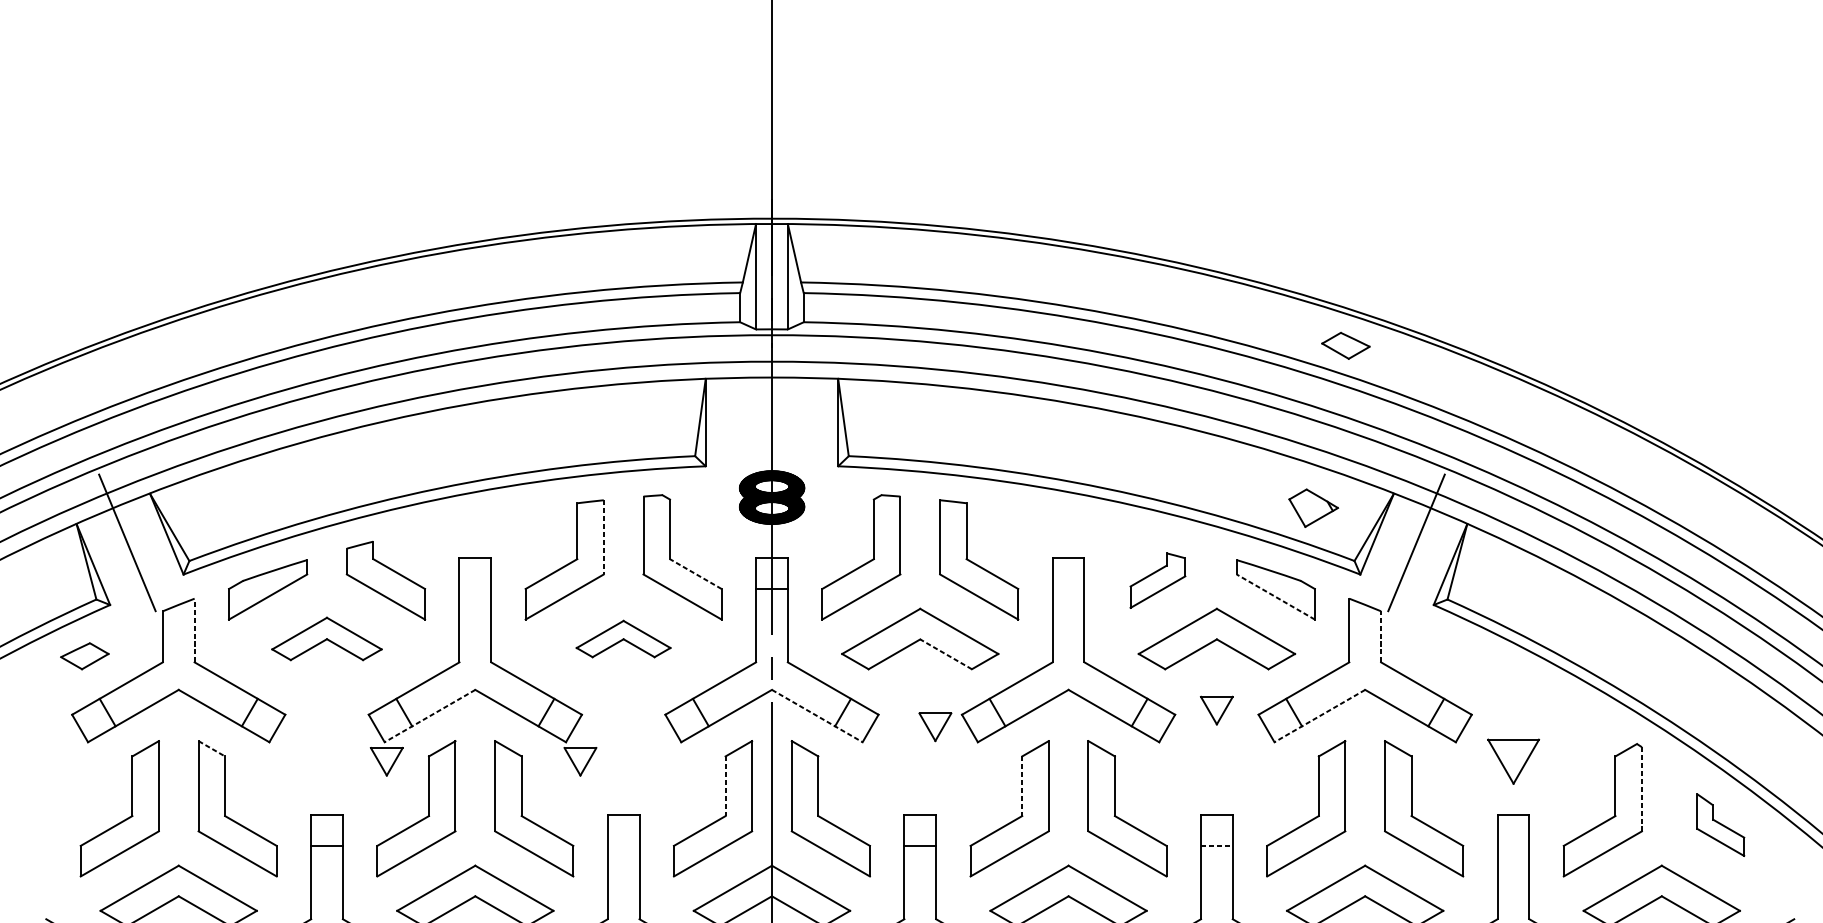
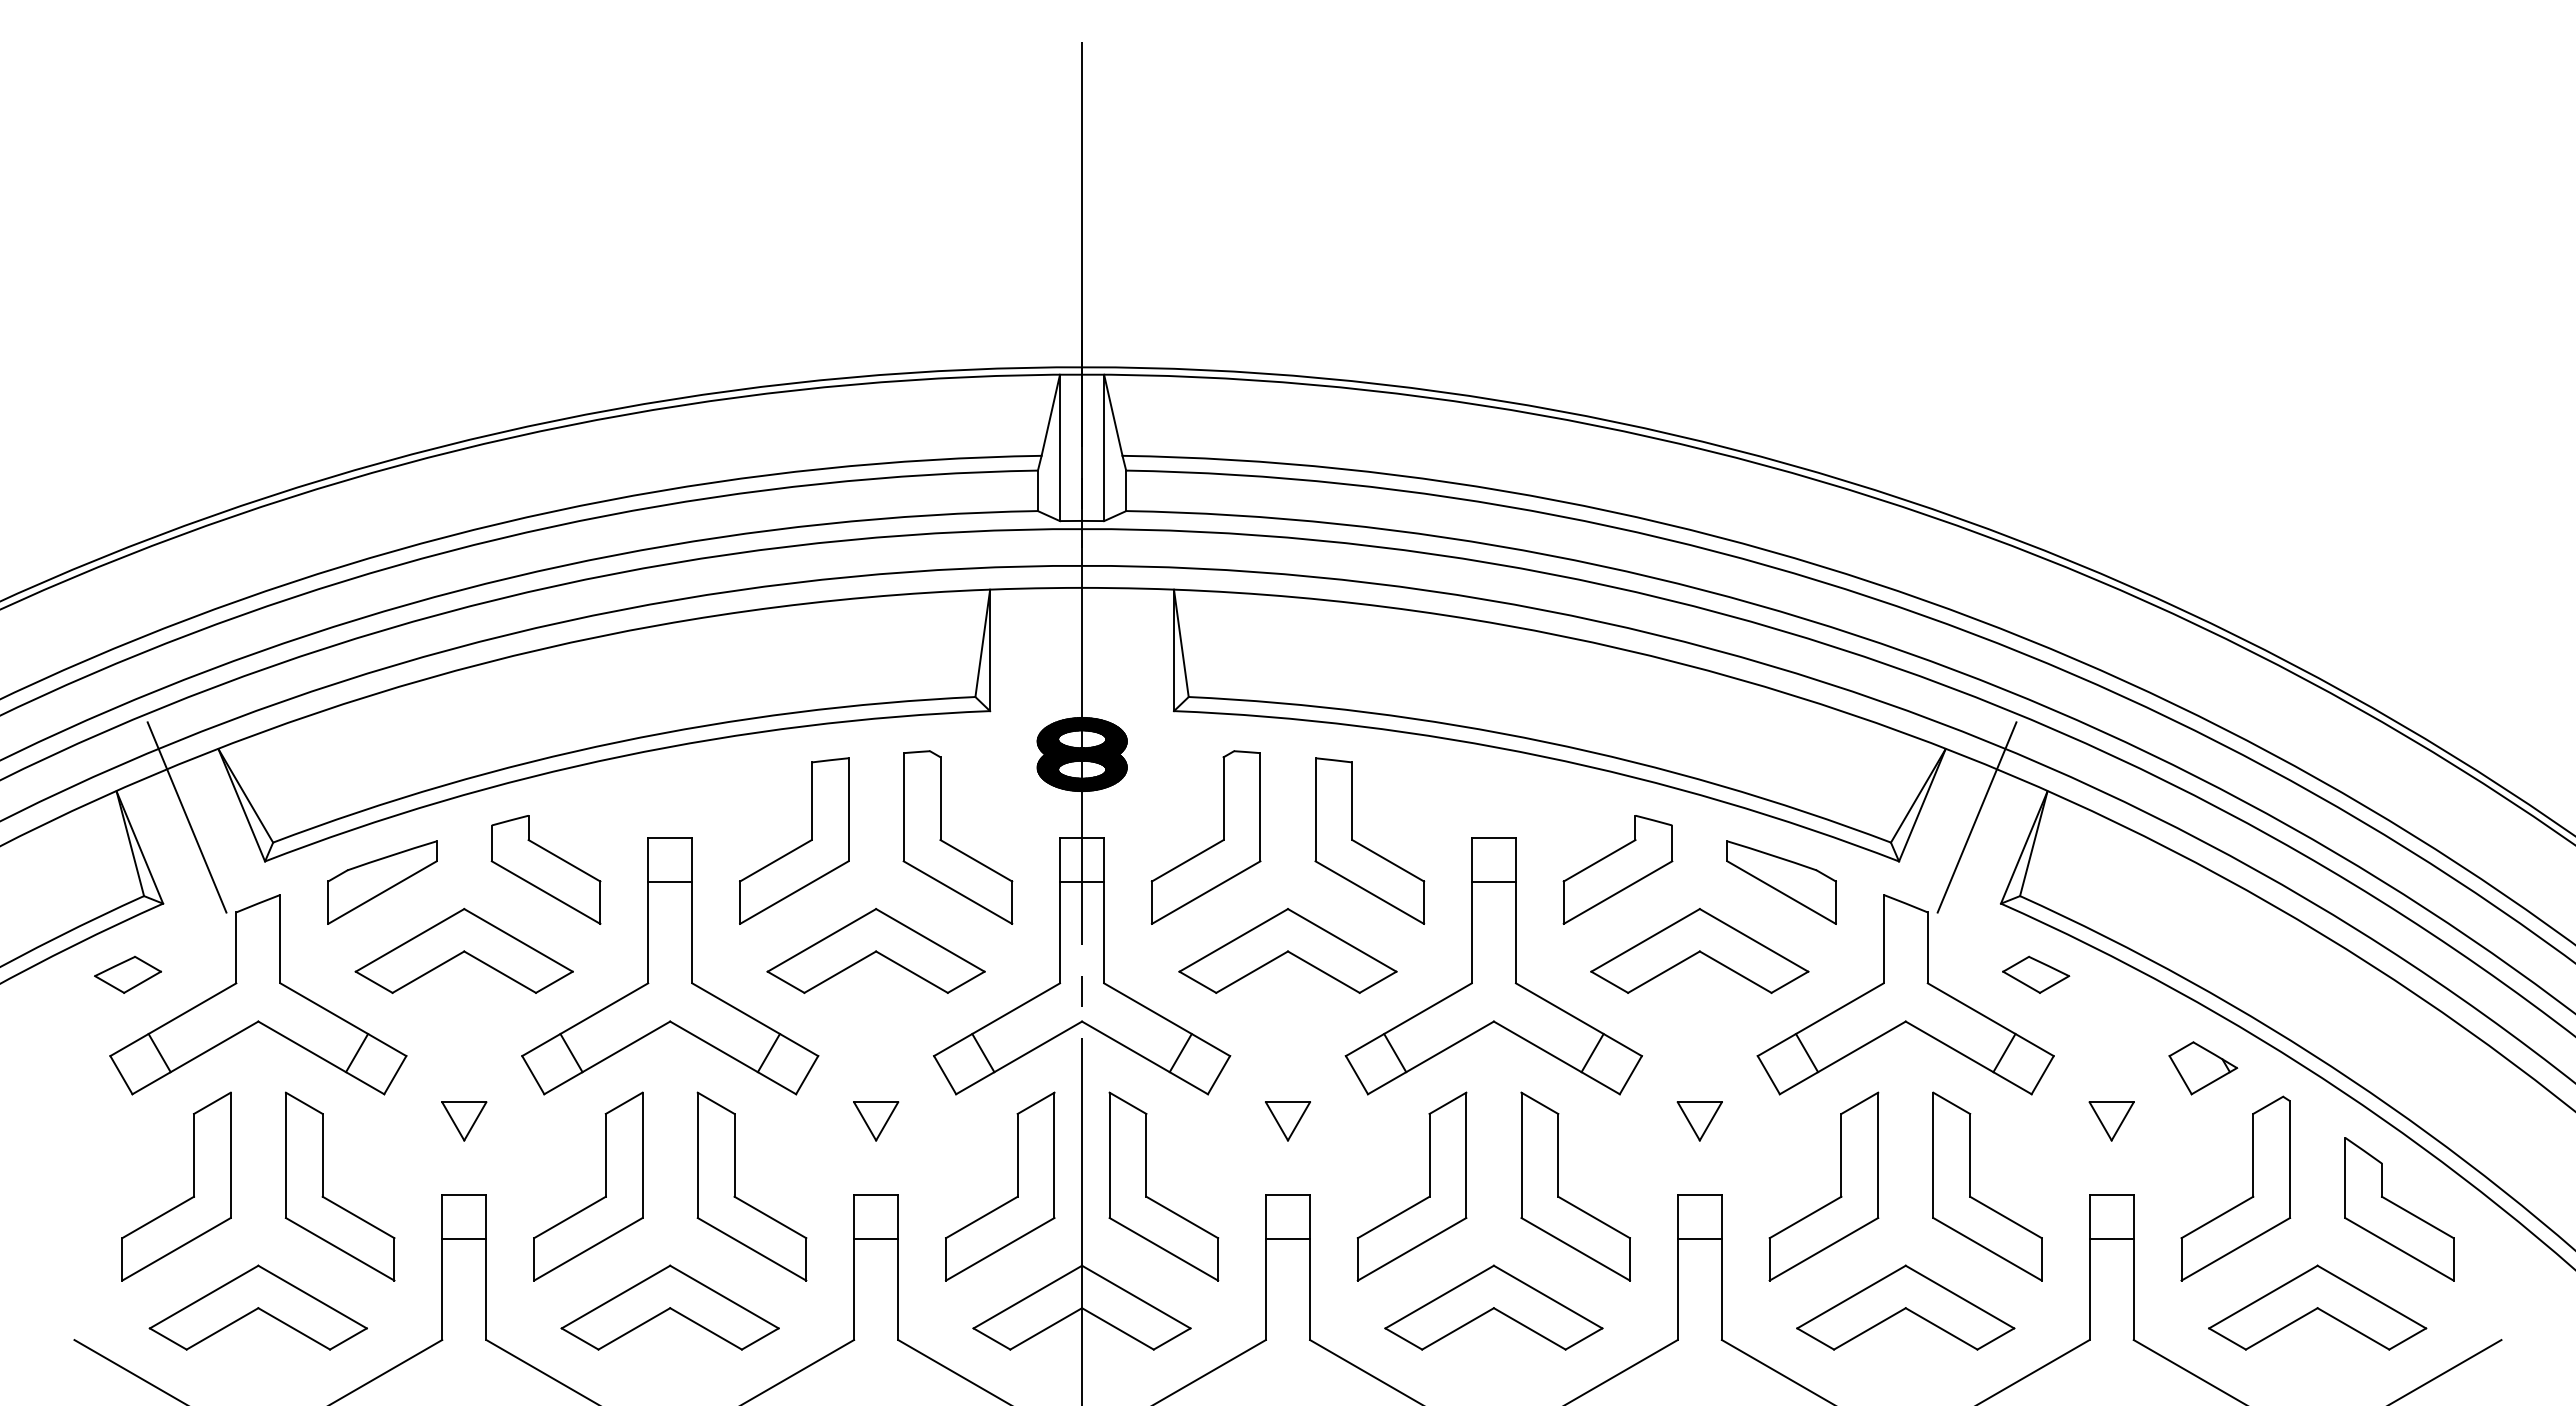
part: (1346, 345) -> (2036, 974), moved
part: (1313, 508) -> (2203, 1068), moved
line: (603, 537) -> (848, 809), dashed -> solid
line: (695, 573) -> (975, 860), dashed -> solid
part: (1157, 580) -> (1617, 869), size x1.43
line: (475, 589) -> (670, 882), added
line: (1068, 589) -> (1493, 882), added
line: (1275, 596) -> (1781, 892), dashed -> solid
line: (194, 630) -> (280, 938), dashed -> solid
line: (1380, 636) -> (1927, 947), dashed -> solid
part: (326, 638) -> (463, 950), size x1.43
part: (623, 638) -> (875, 950), size x1.67
line: (945, 653) -> (1323, 971), dashed -> solid
part: (1216, 710) -> (1699, 1121), moved
line: (430, 715) -> (607, 1057), dashed -> solid
line: (817, 715) -> (1145, 1057), dashed -> solid
line: (1319, 715) -> (1842, 1057), dashed -> solid
part: (935, 727) -> (1287, 1121), moved
line: (211, 748) -> (304, 1103), dashed -> solid
part: (386, 761) -> (464, 1121), moved
part: (580, 761) -> (876, 1121), moved
part: (1513, 761) -> (2111, 1121), size x0.62
line: (725, 786) -> (1017, 1155), dashed -> solid
line: (1022, 786) -> (1429, 1155), dashed -> solid
line: (1642, 789) -> (2290, 1160), dashed -> solid
part: (1720, 825) -> (2399, 1209), size x1.67
line: (623, 846) -> (876, 1238), added
line: (1217, 846) -> (1700, 1238), dashed -> solid
line: (1513, 846) -> (2111, 1238), added

